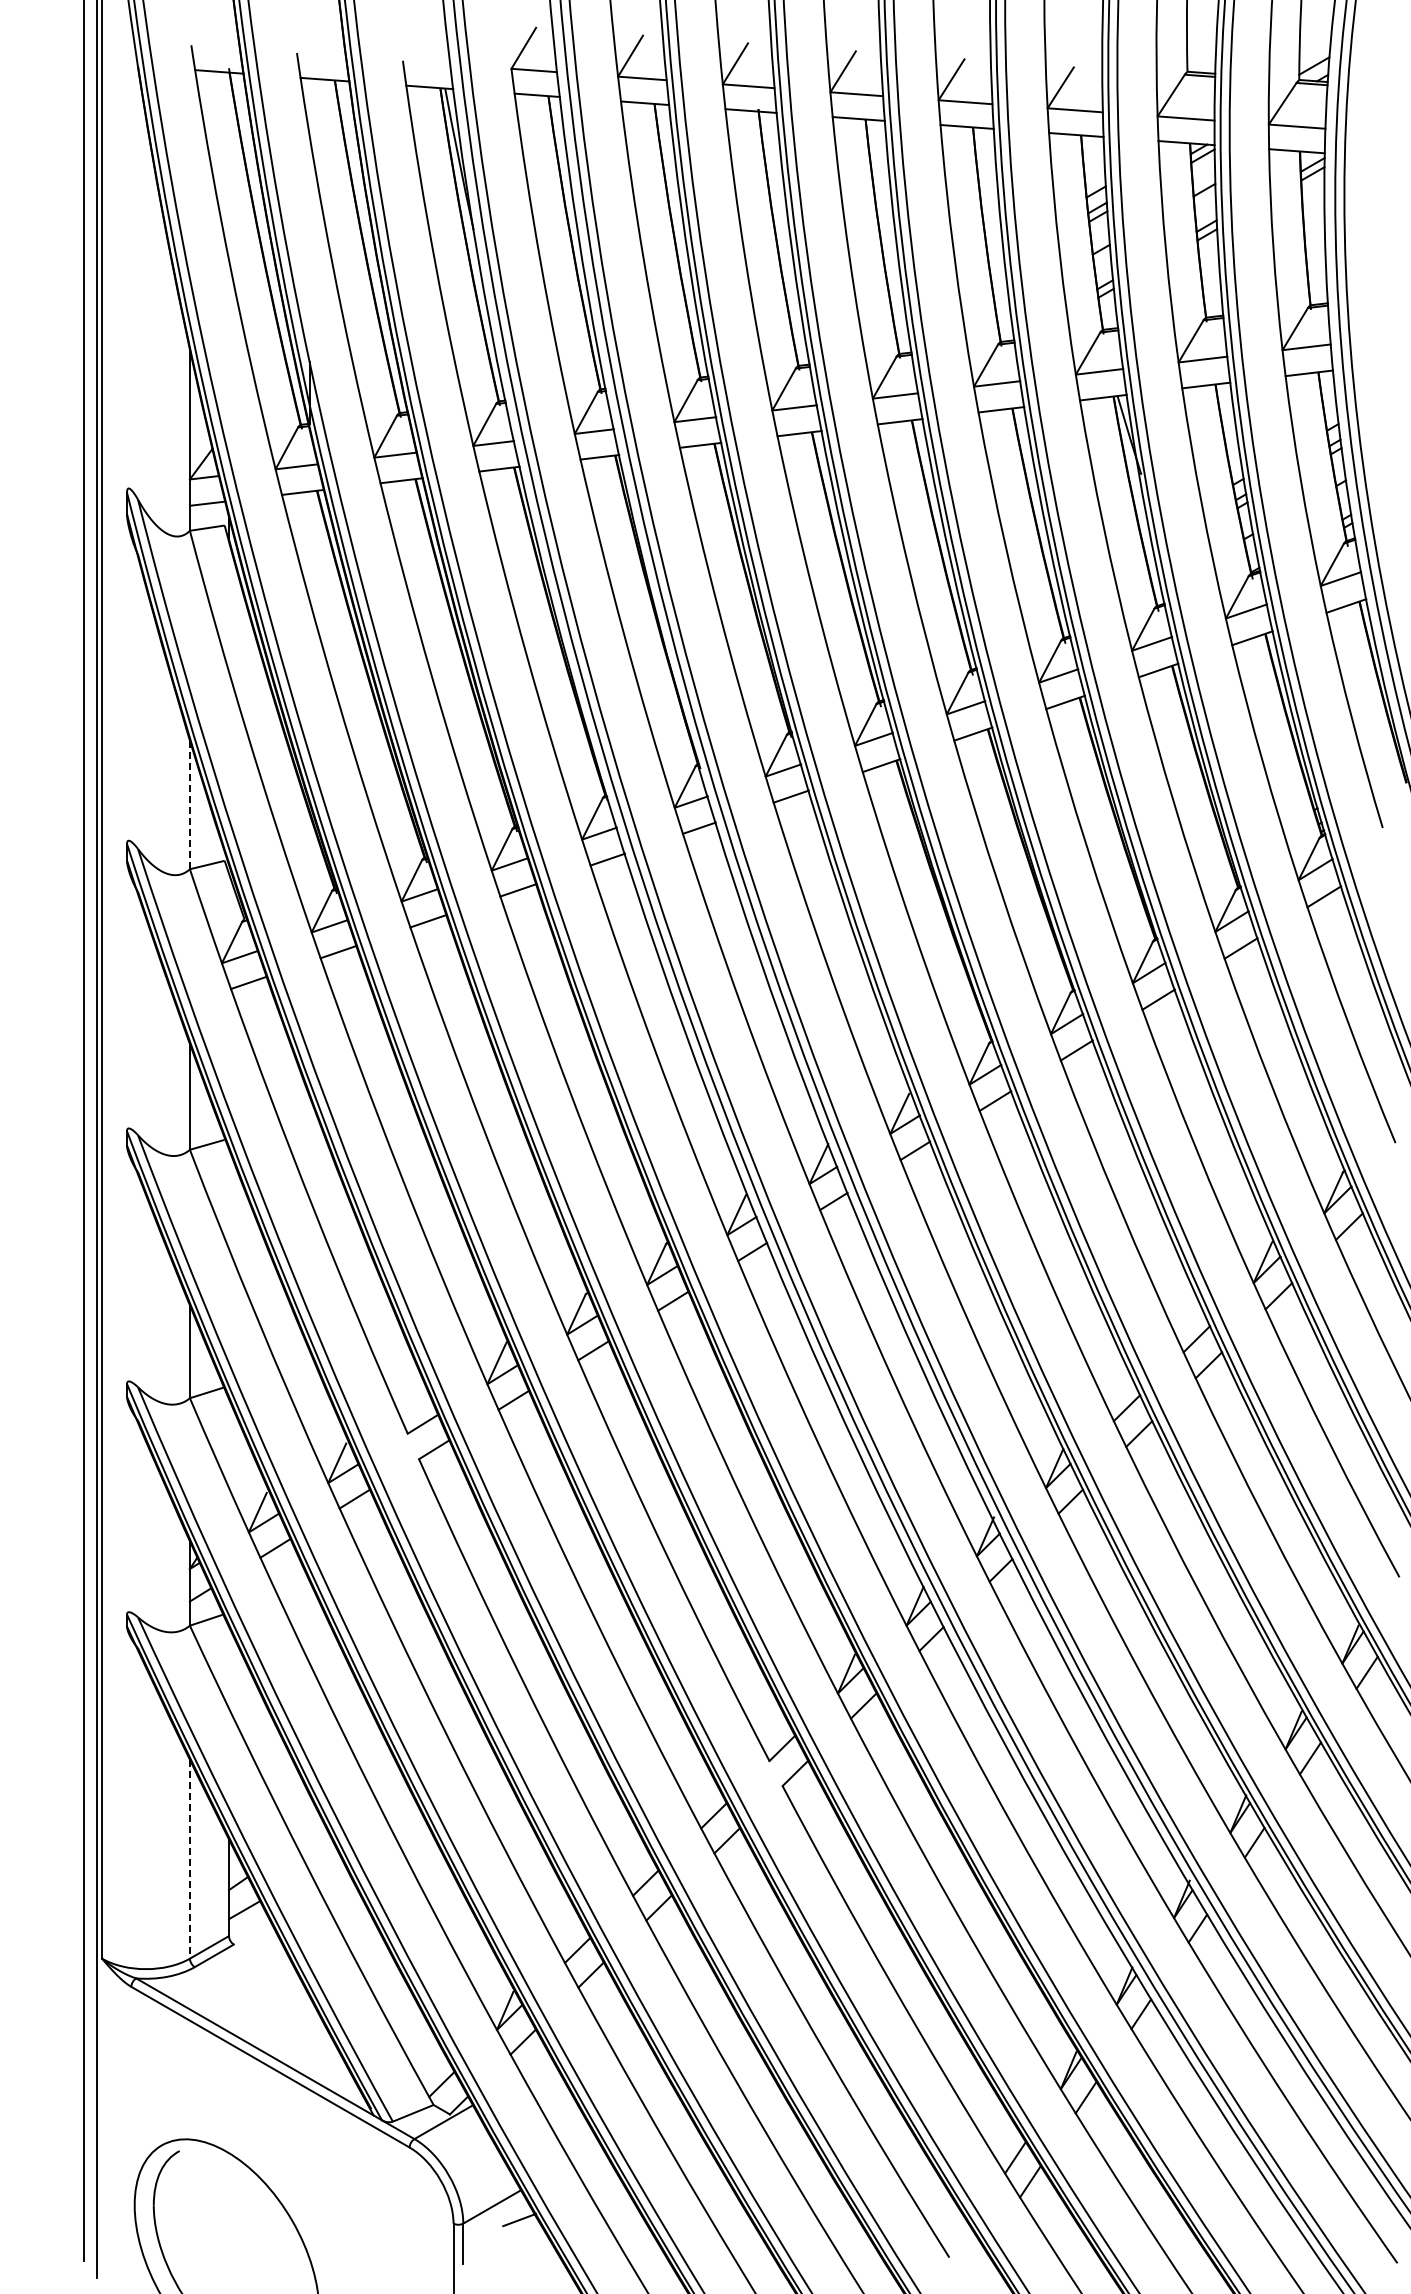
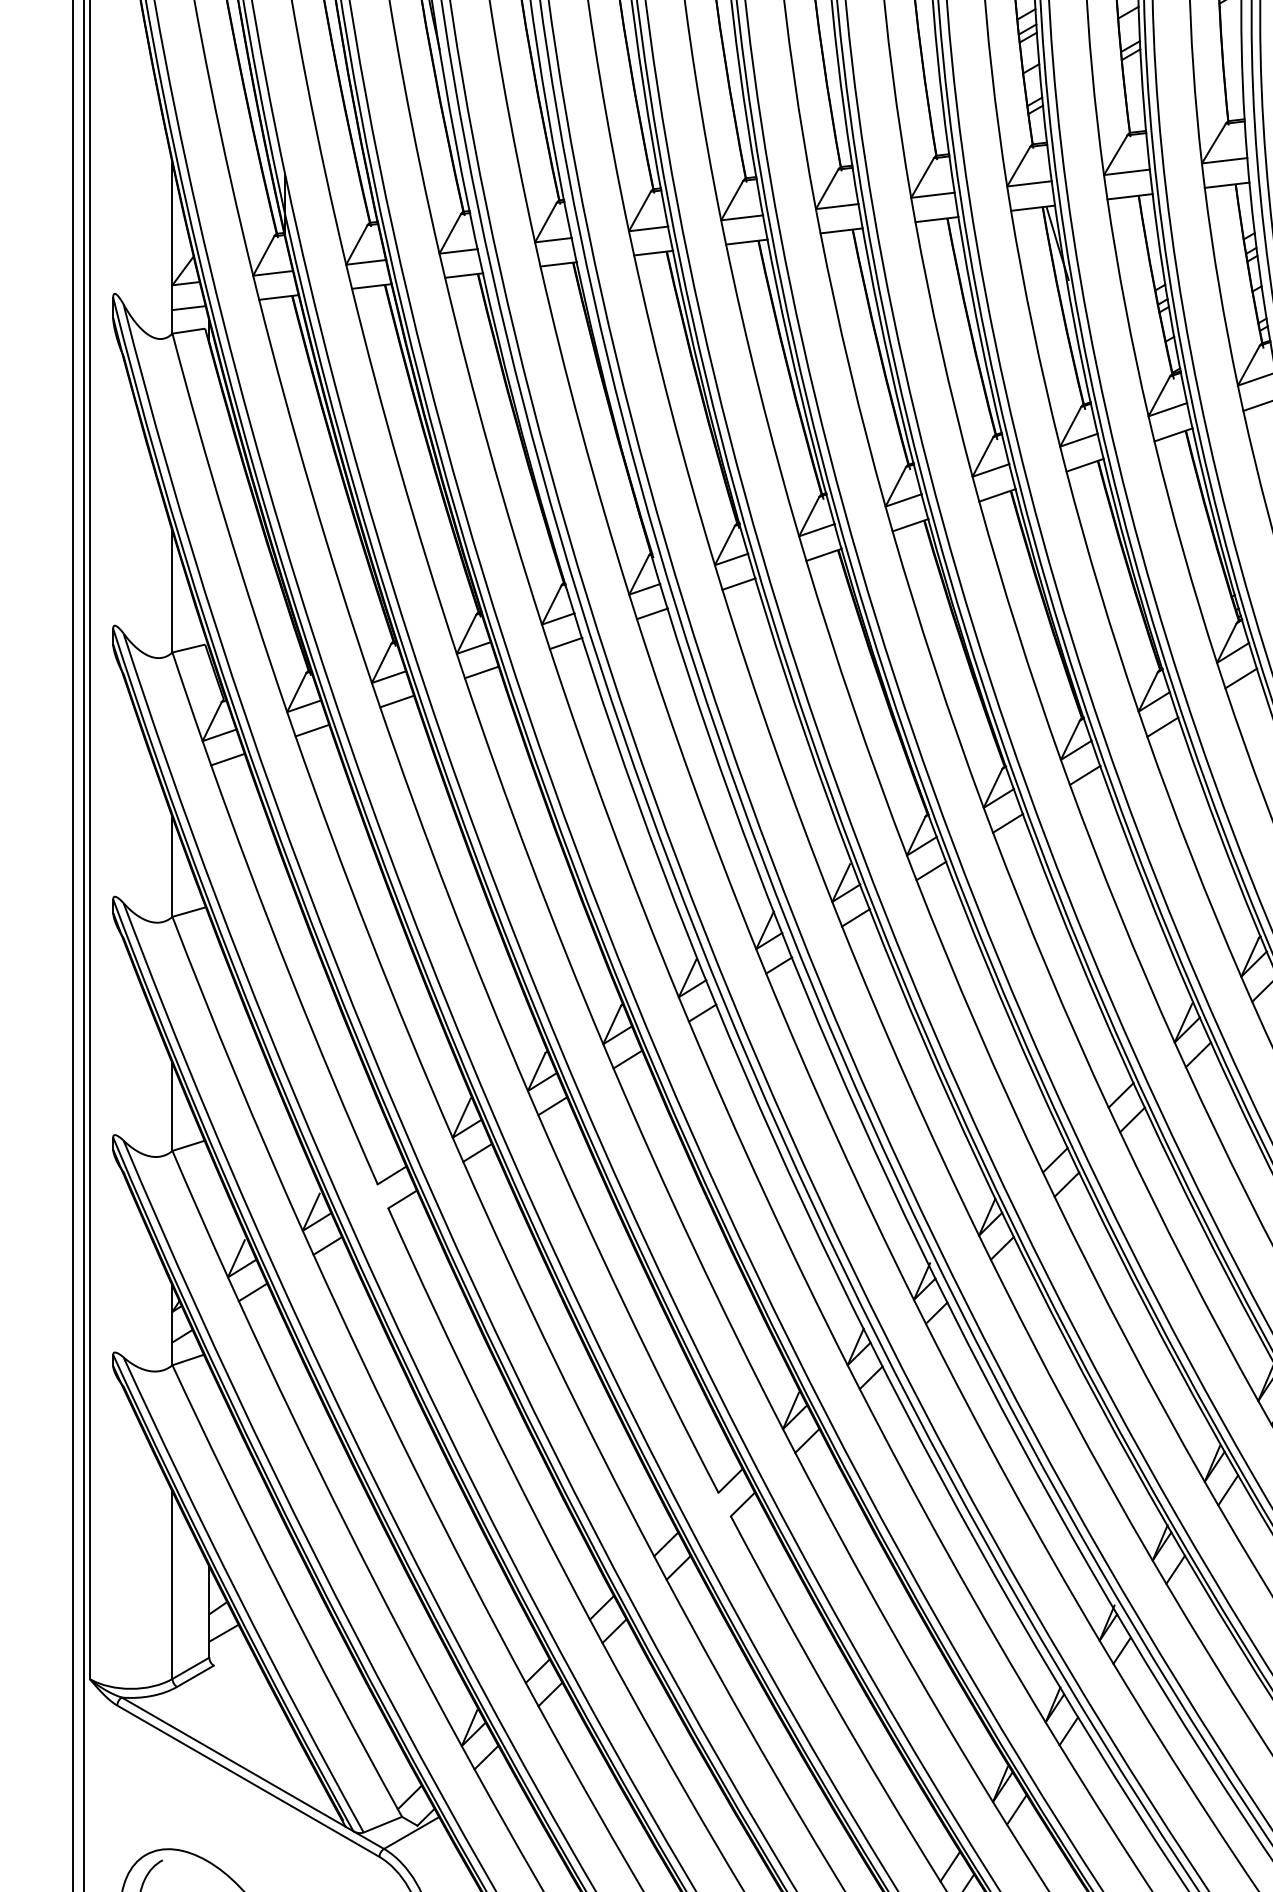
line: (189, 805) -> (172, 592), dashed -> solid
line: (189, 1859) -> (172, 1585), dashed -> solid

